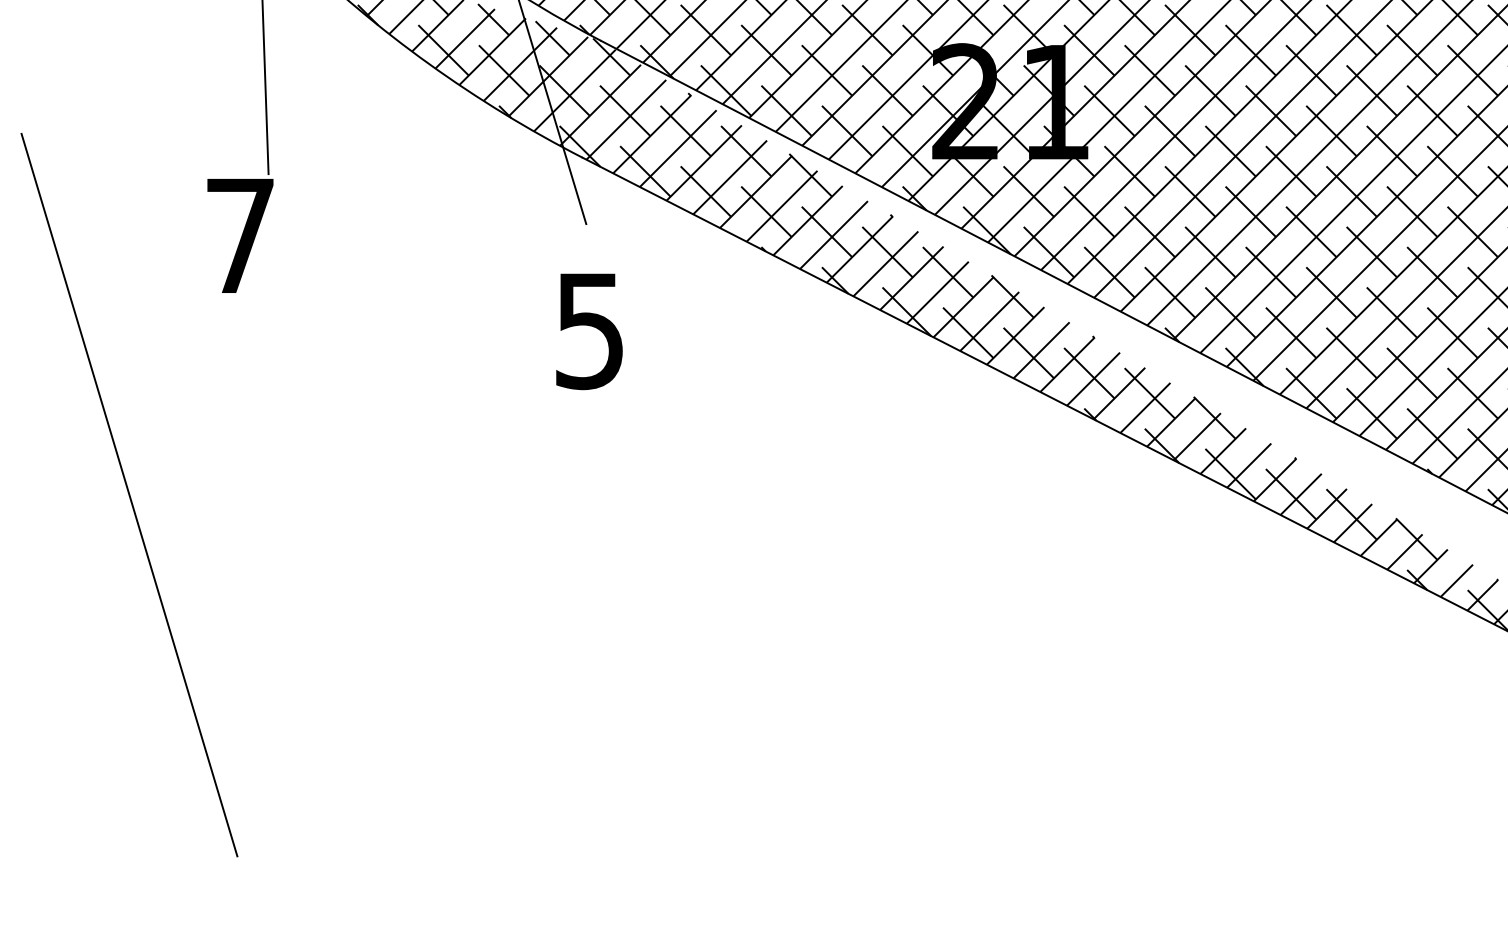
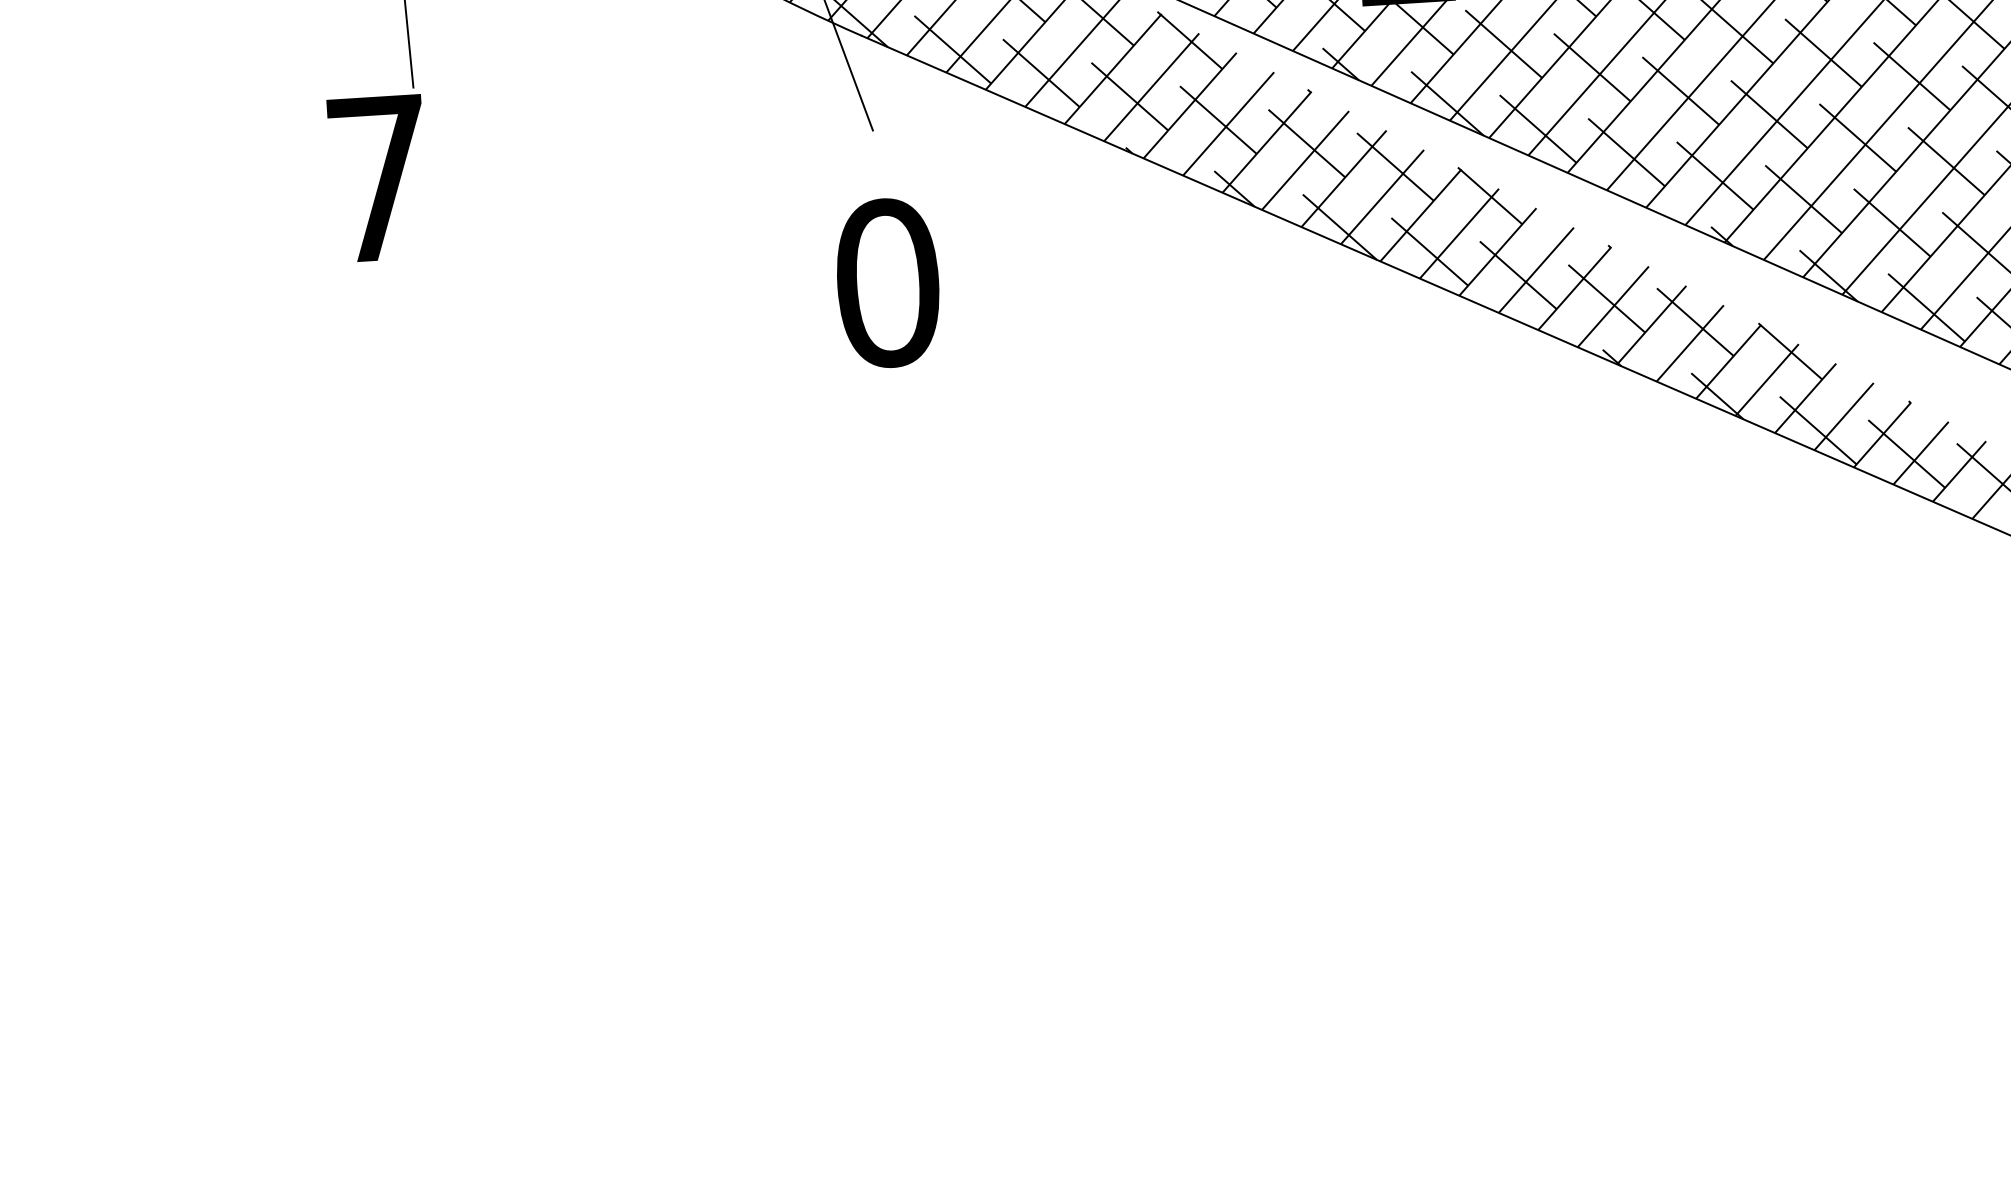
text: (589, 330) -> (887, 282), 5 -> 0
line: (129, 494) -> (243, 558), removed

